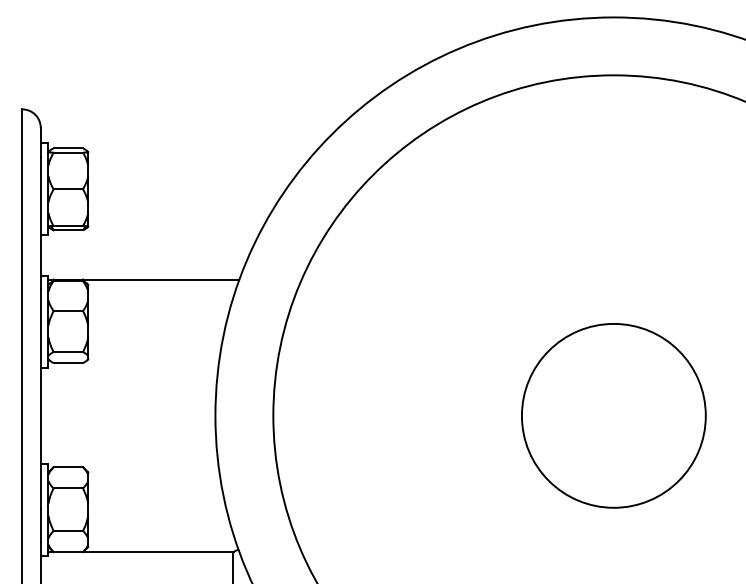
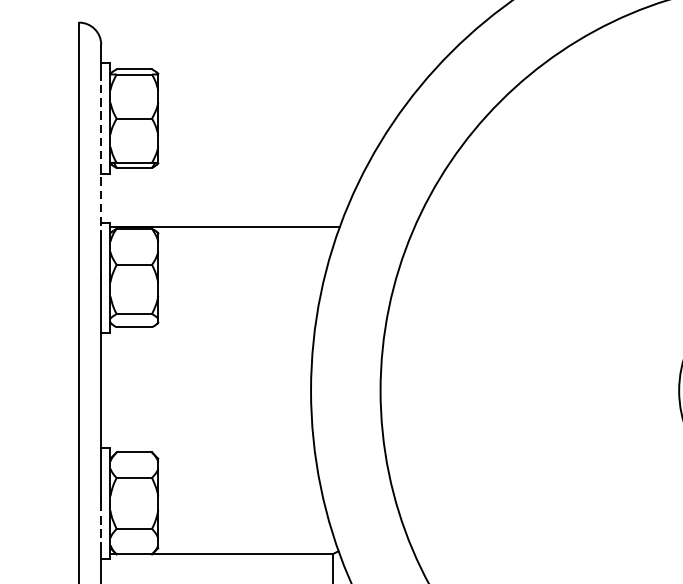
line: (40, 222) -> (100, 158), solid -> dashed
line: (40, 525) -> (100, 522), solid -> dashed

